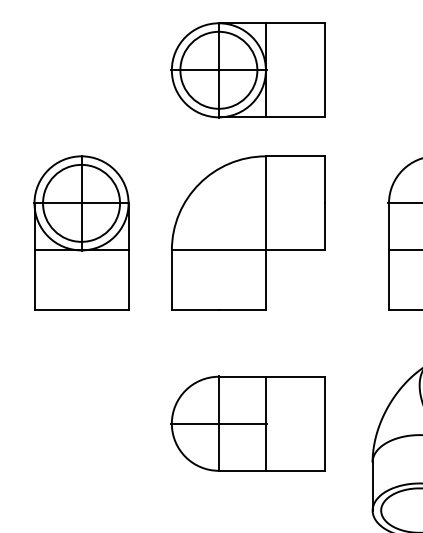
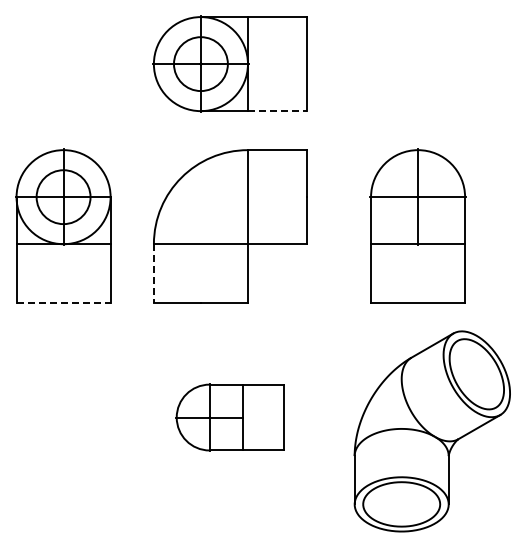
circle: (218, 69) -> (200, 63), size x0.7
line: (295, 117) -> (277, 111), solid -> dashed
circle: (81, 202) -> (63, 196), size x0.7
line: (171, 279) -> (153, 273), solid -> dashed
line: (82, 309) -> (64, 303), solid -> dashed
part: (247, 423) -> (229, 417), size x0.7

